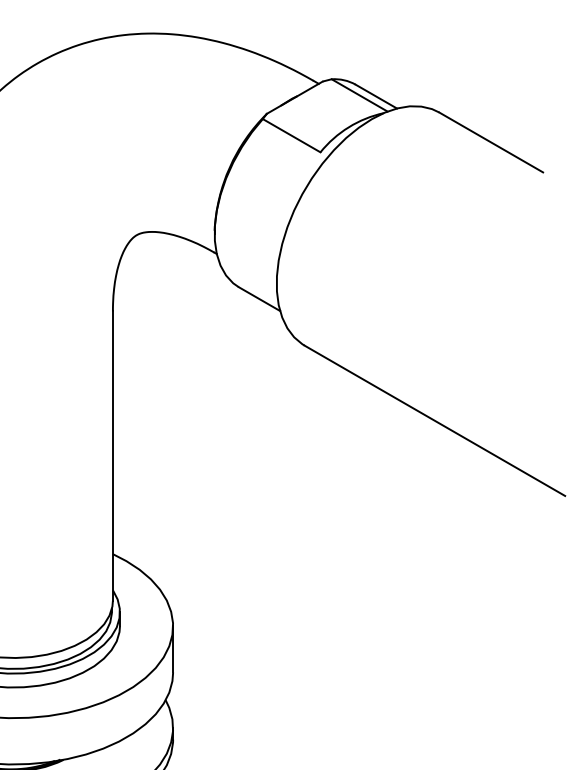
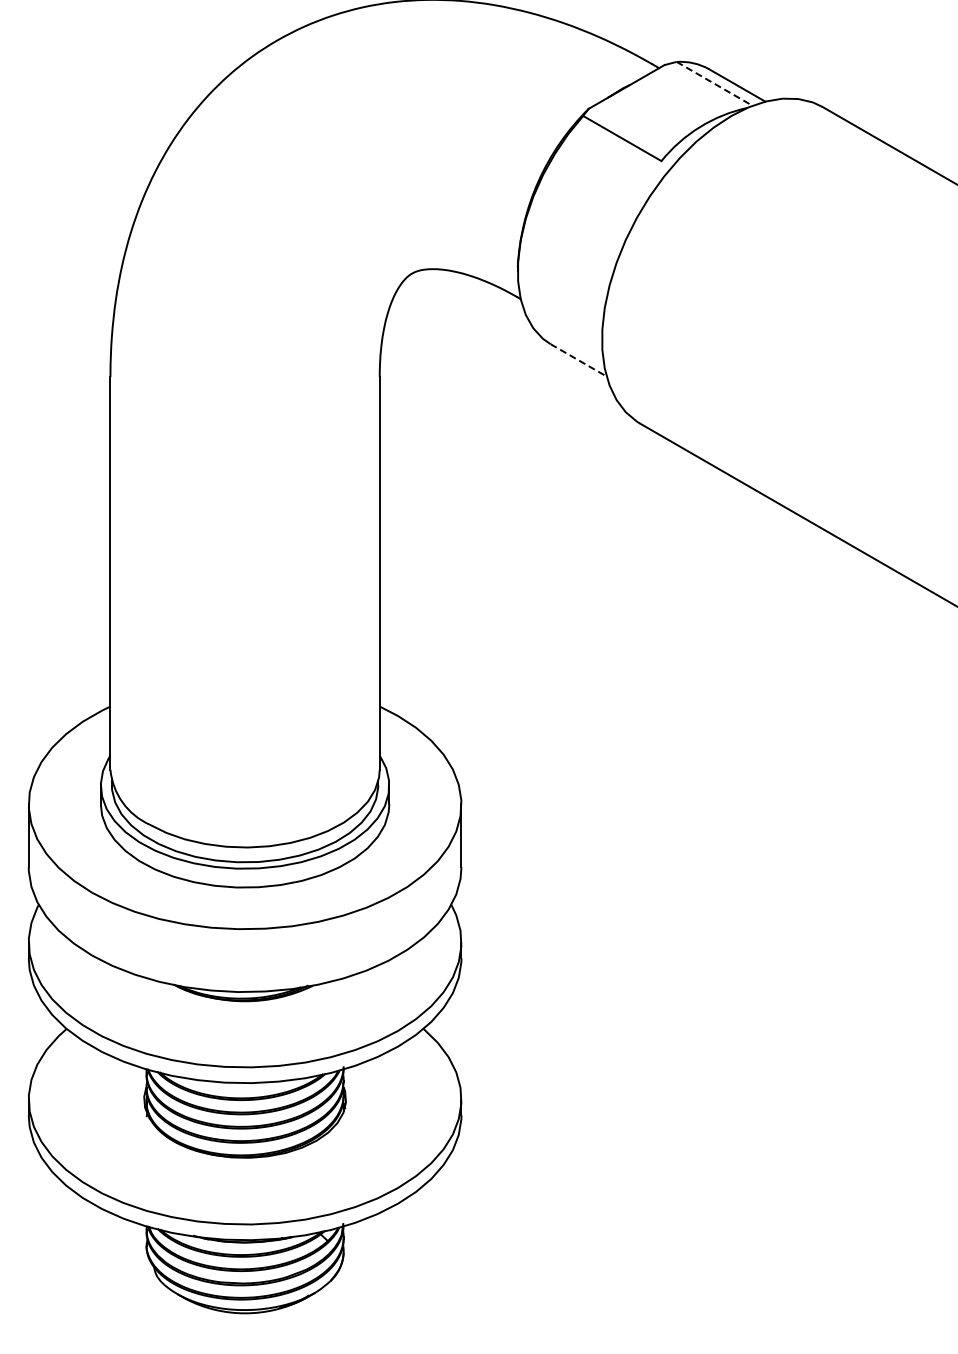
line: (359, 95) -> (714, 83), solid -> dashed
line: (260, 299) -> (579, 360), solid -> dashed

